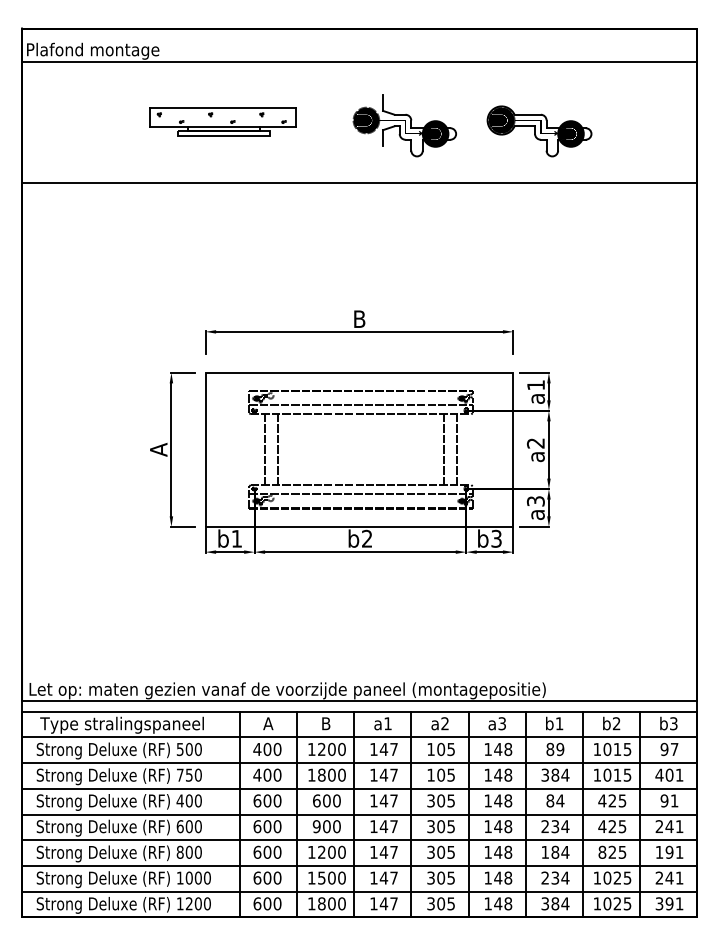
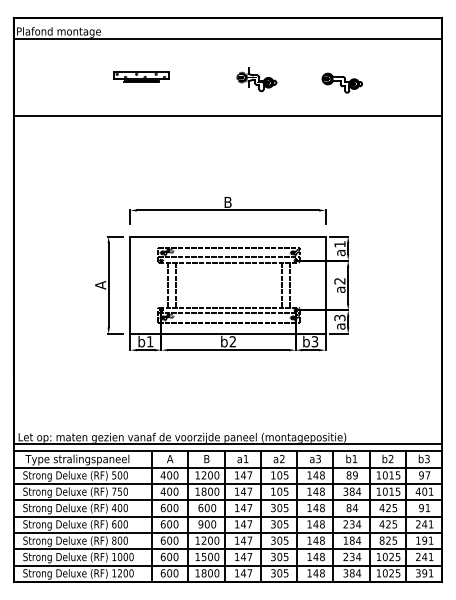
part: (223, 120) -> (141, 76), size x0.6
part: (404, 125) -> (256, 79), size x0.6
part: (539, 130) -> (342, 82), size x0.6

